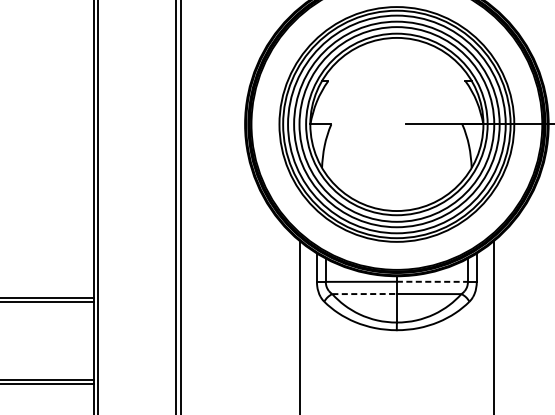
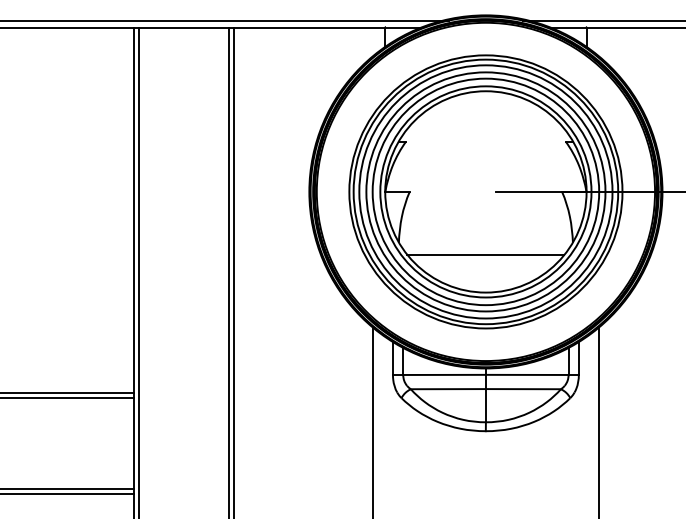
line: (396, 178) -> (485, 254), added
line: (432, 281) -> (527, 374), dashed -> solid
line: (364, 294) -> (448, 389), dashed -> solid

